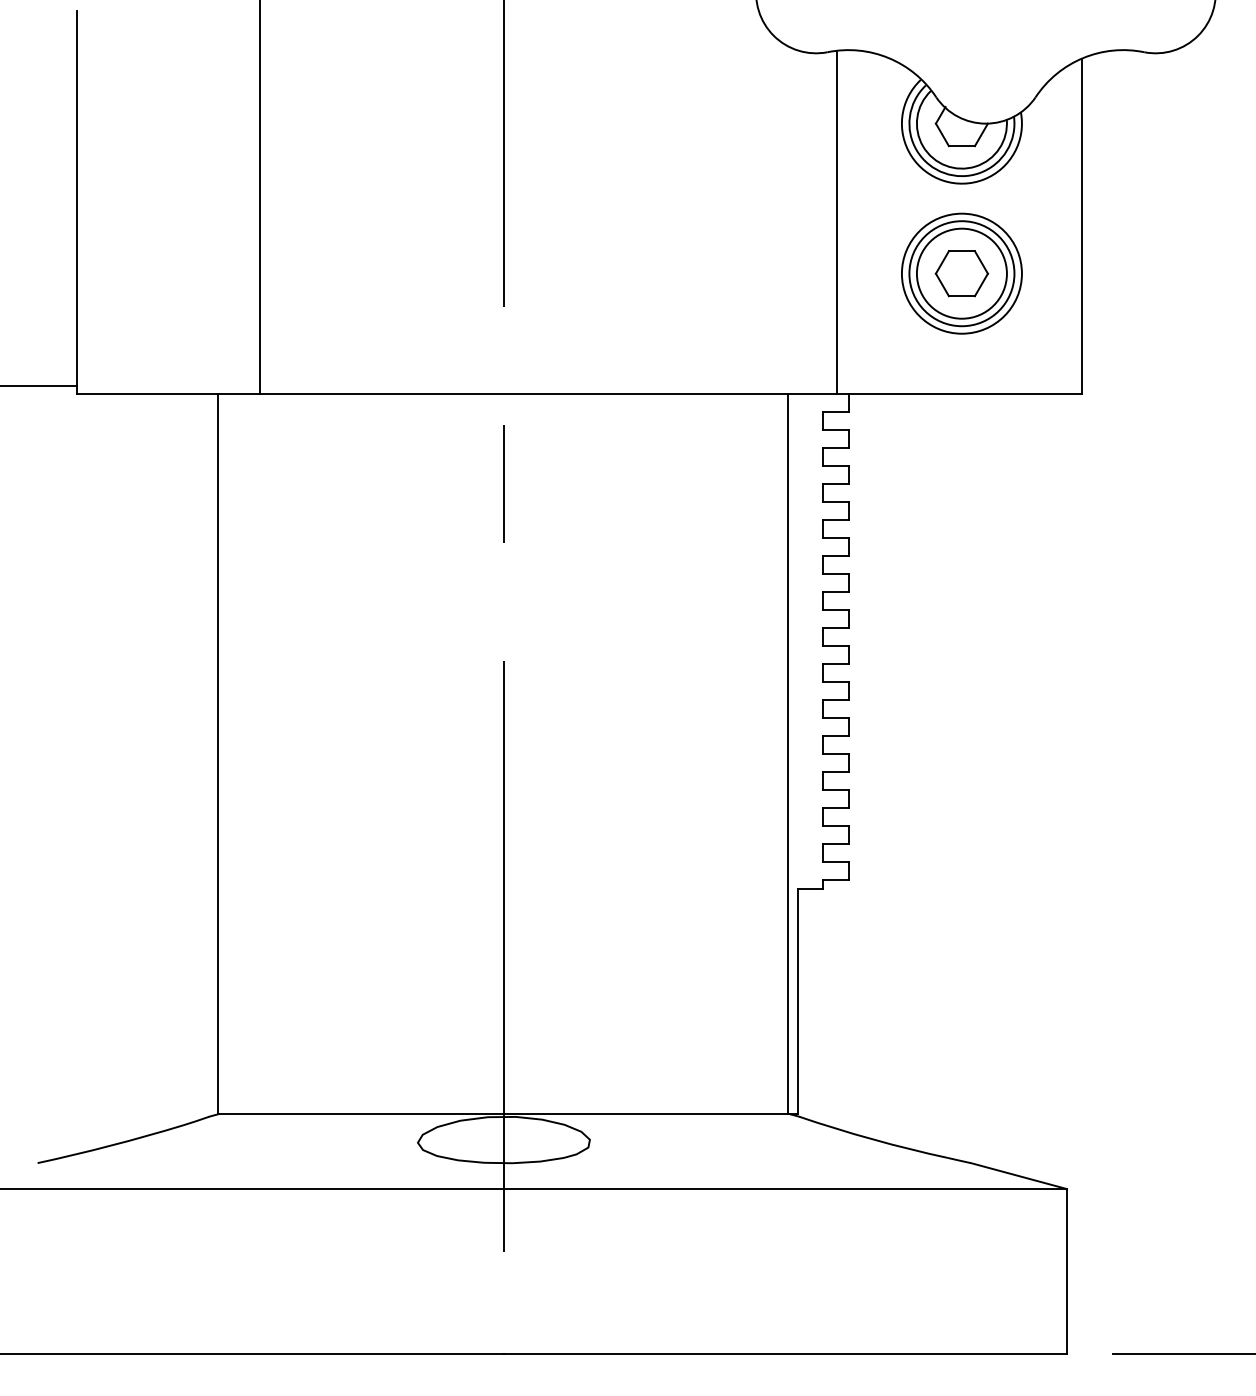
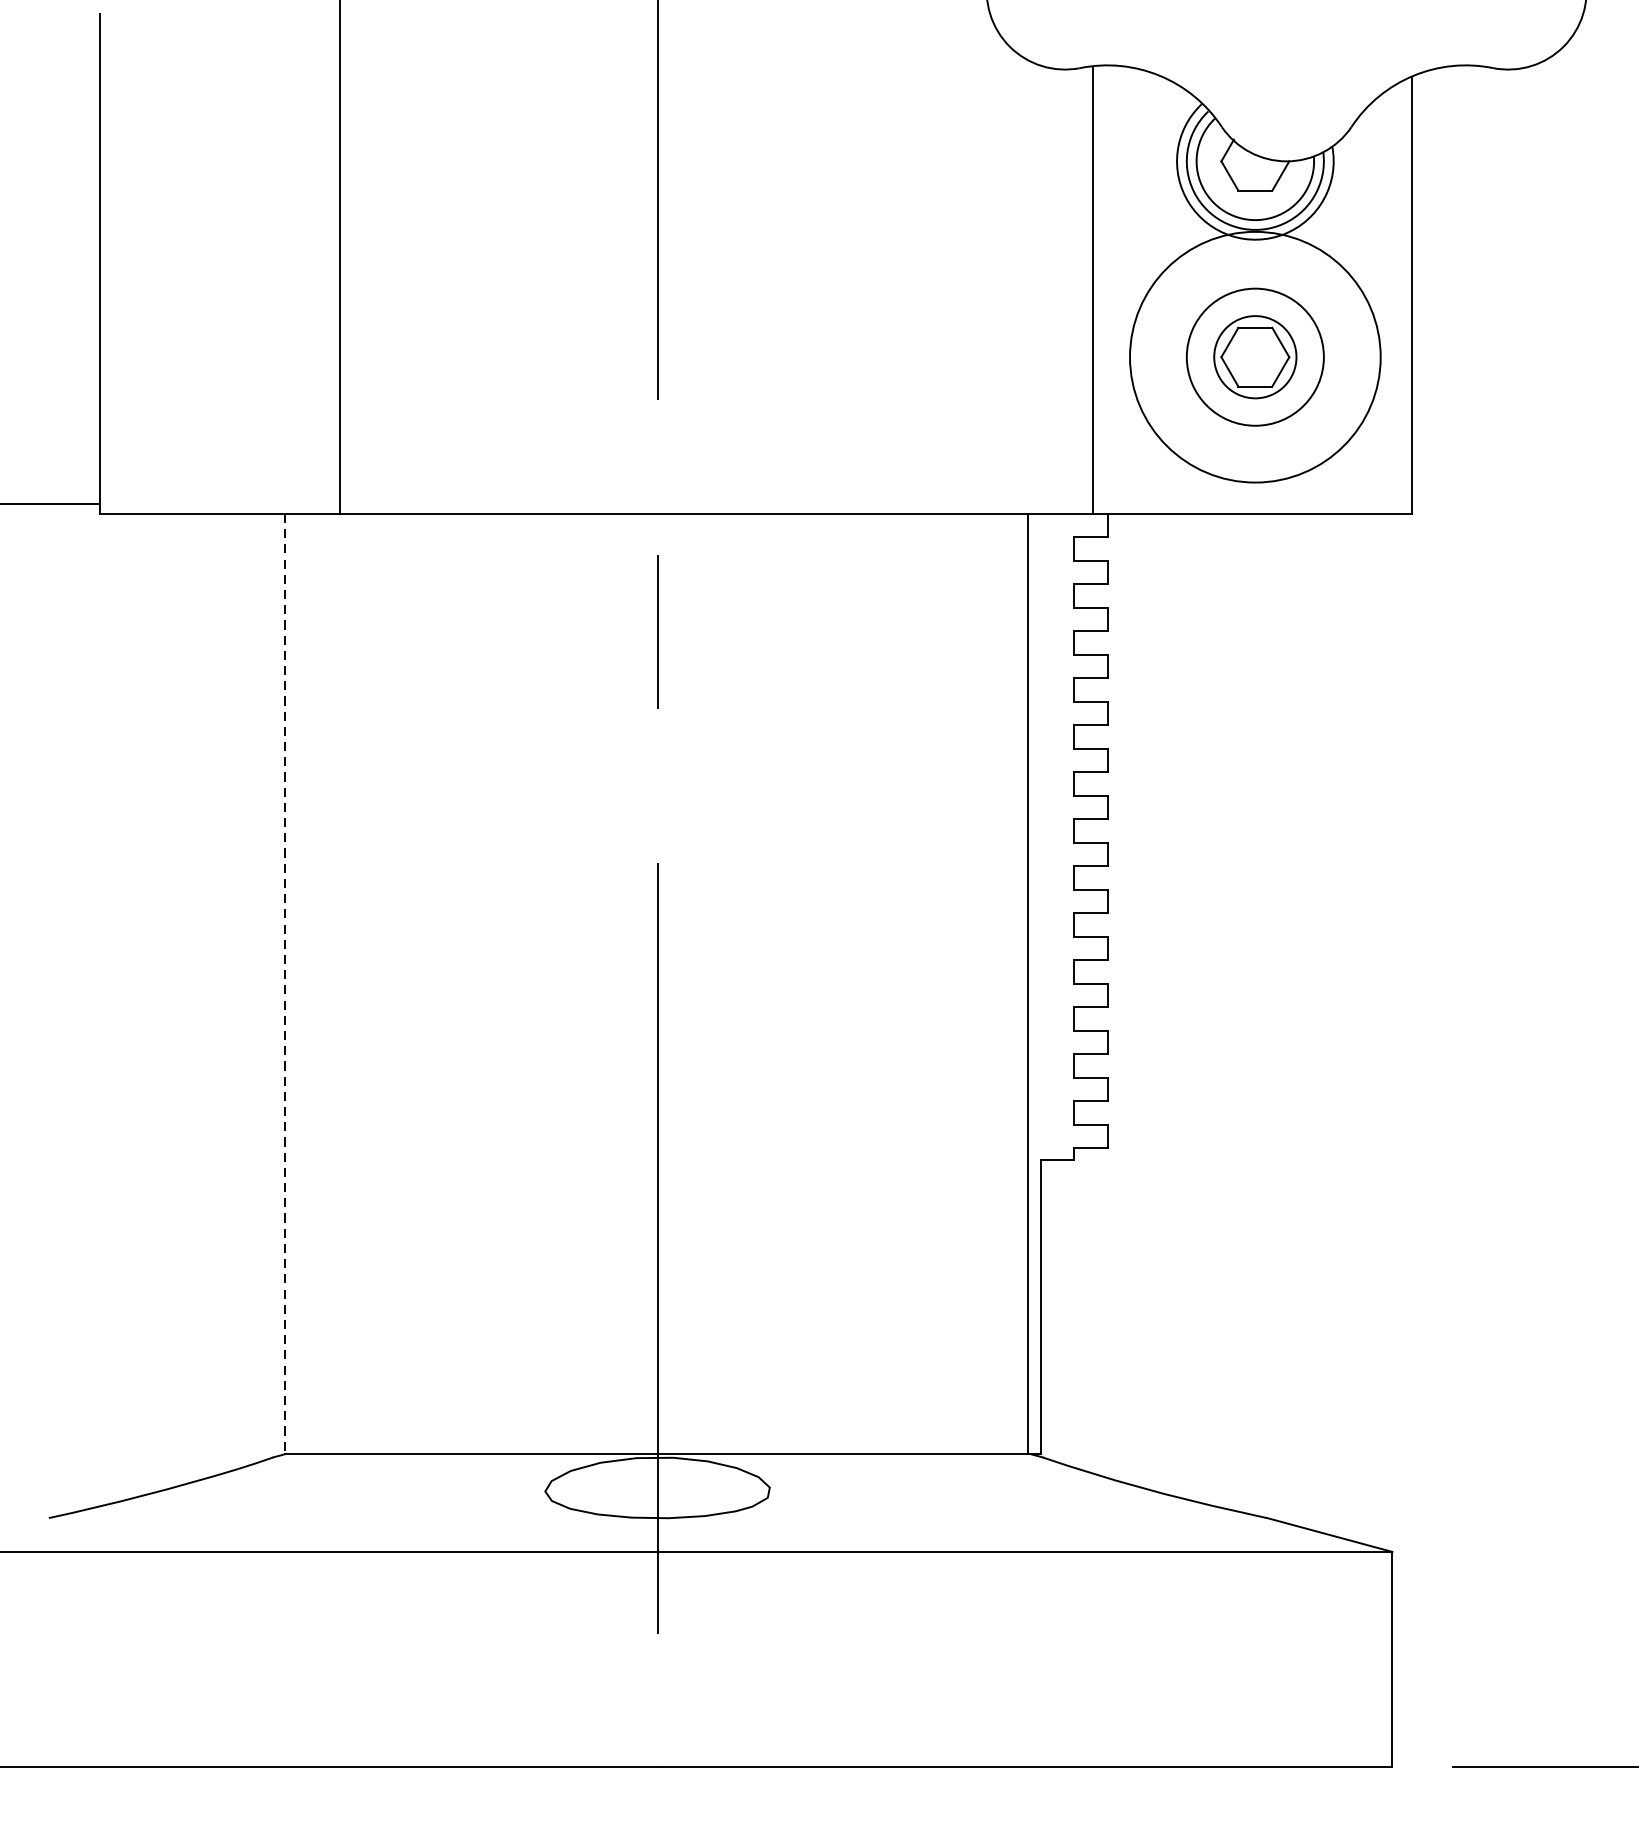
circle: (961, 273) -> (1254, 356), size x0.7
circle: (961, 273) -> (1254, 356), size x1.6
line: (218, 754) -> (285, 984), solid -> dashed

